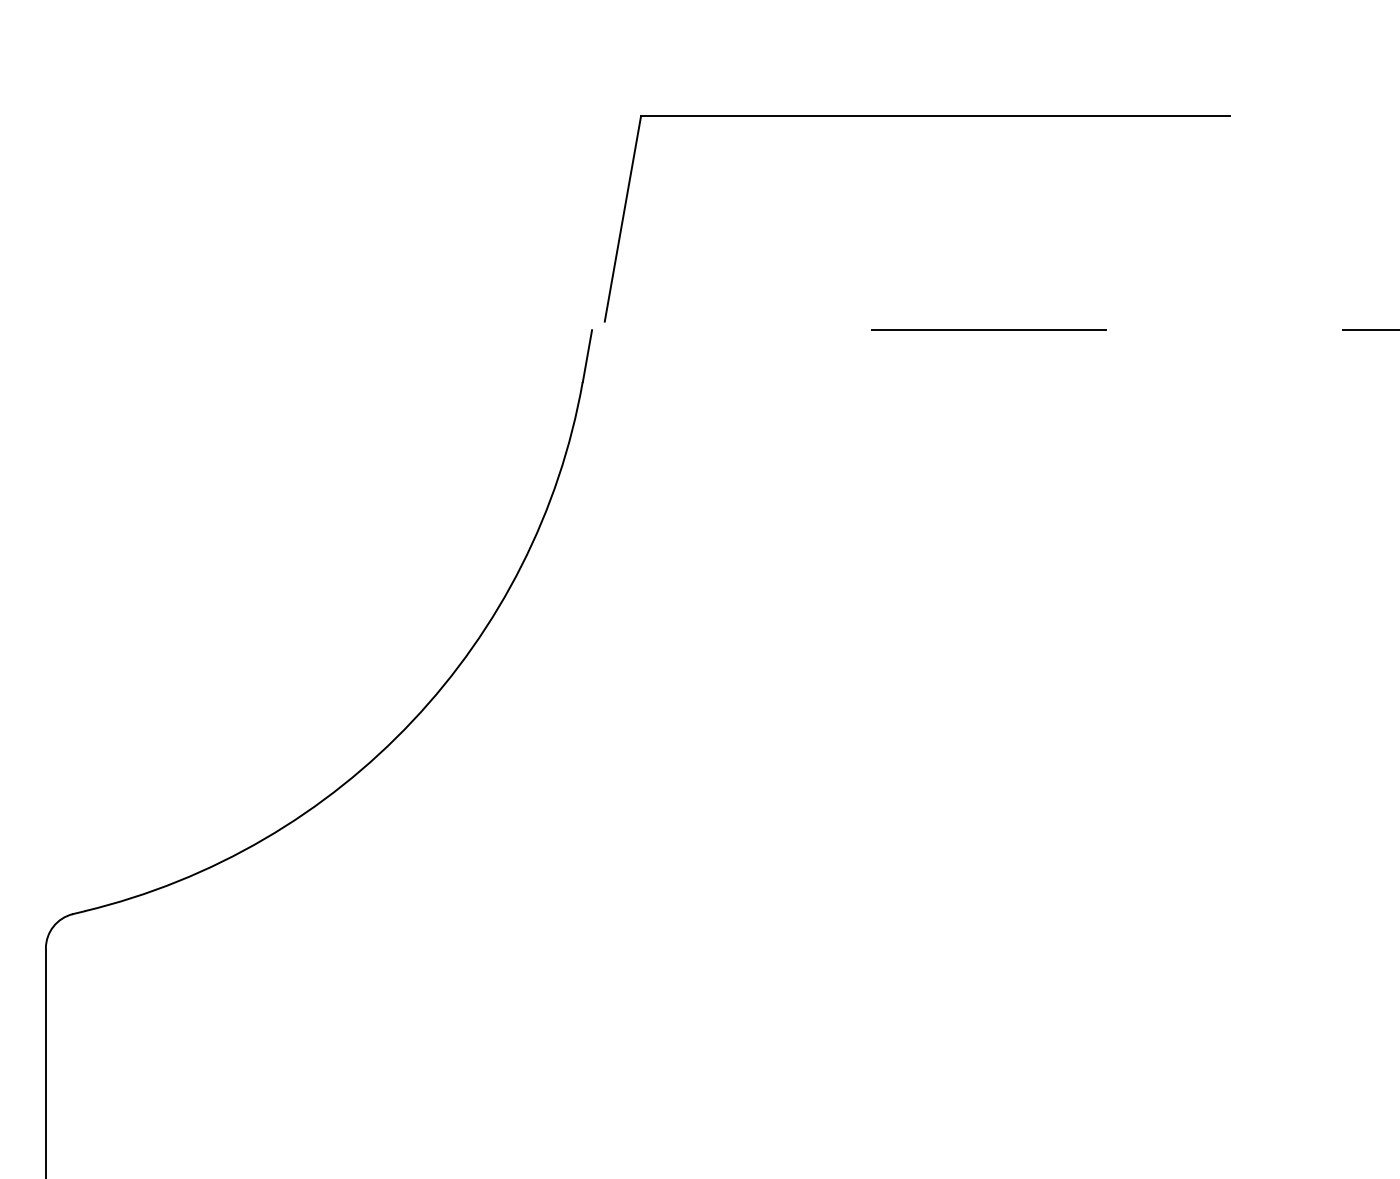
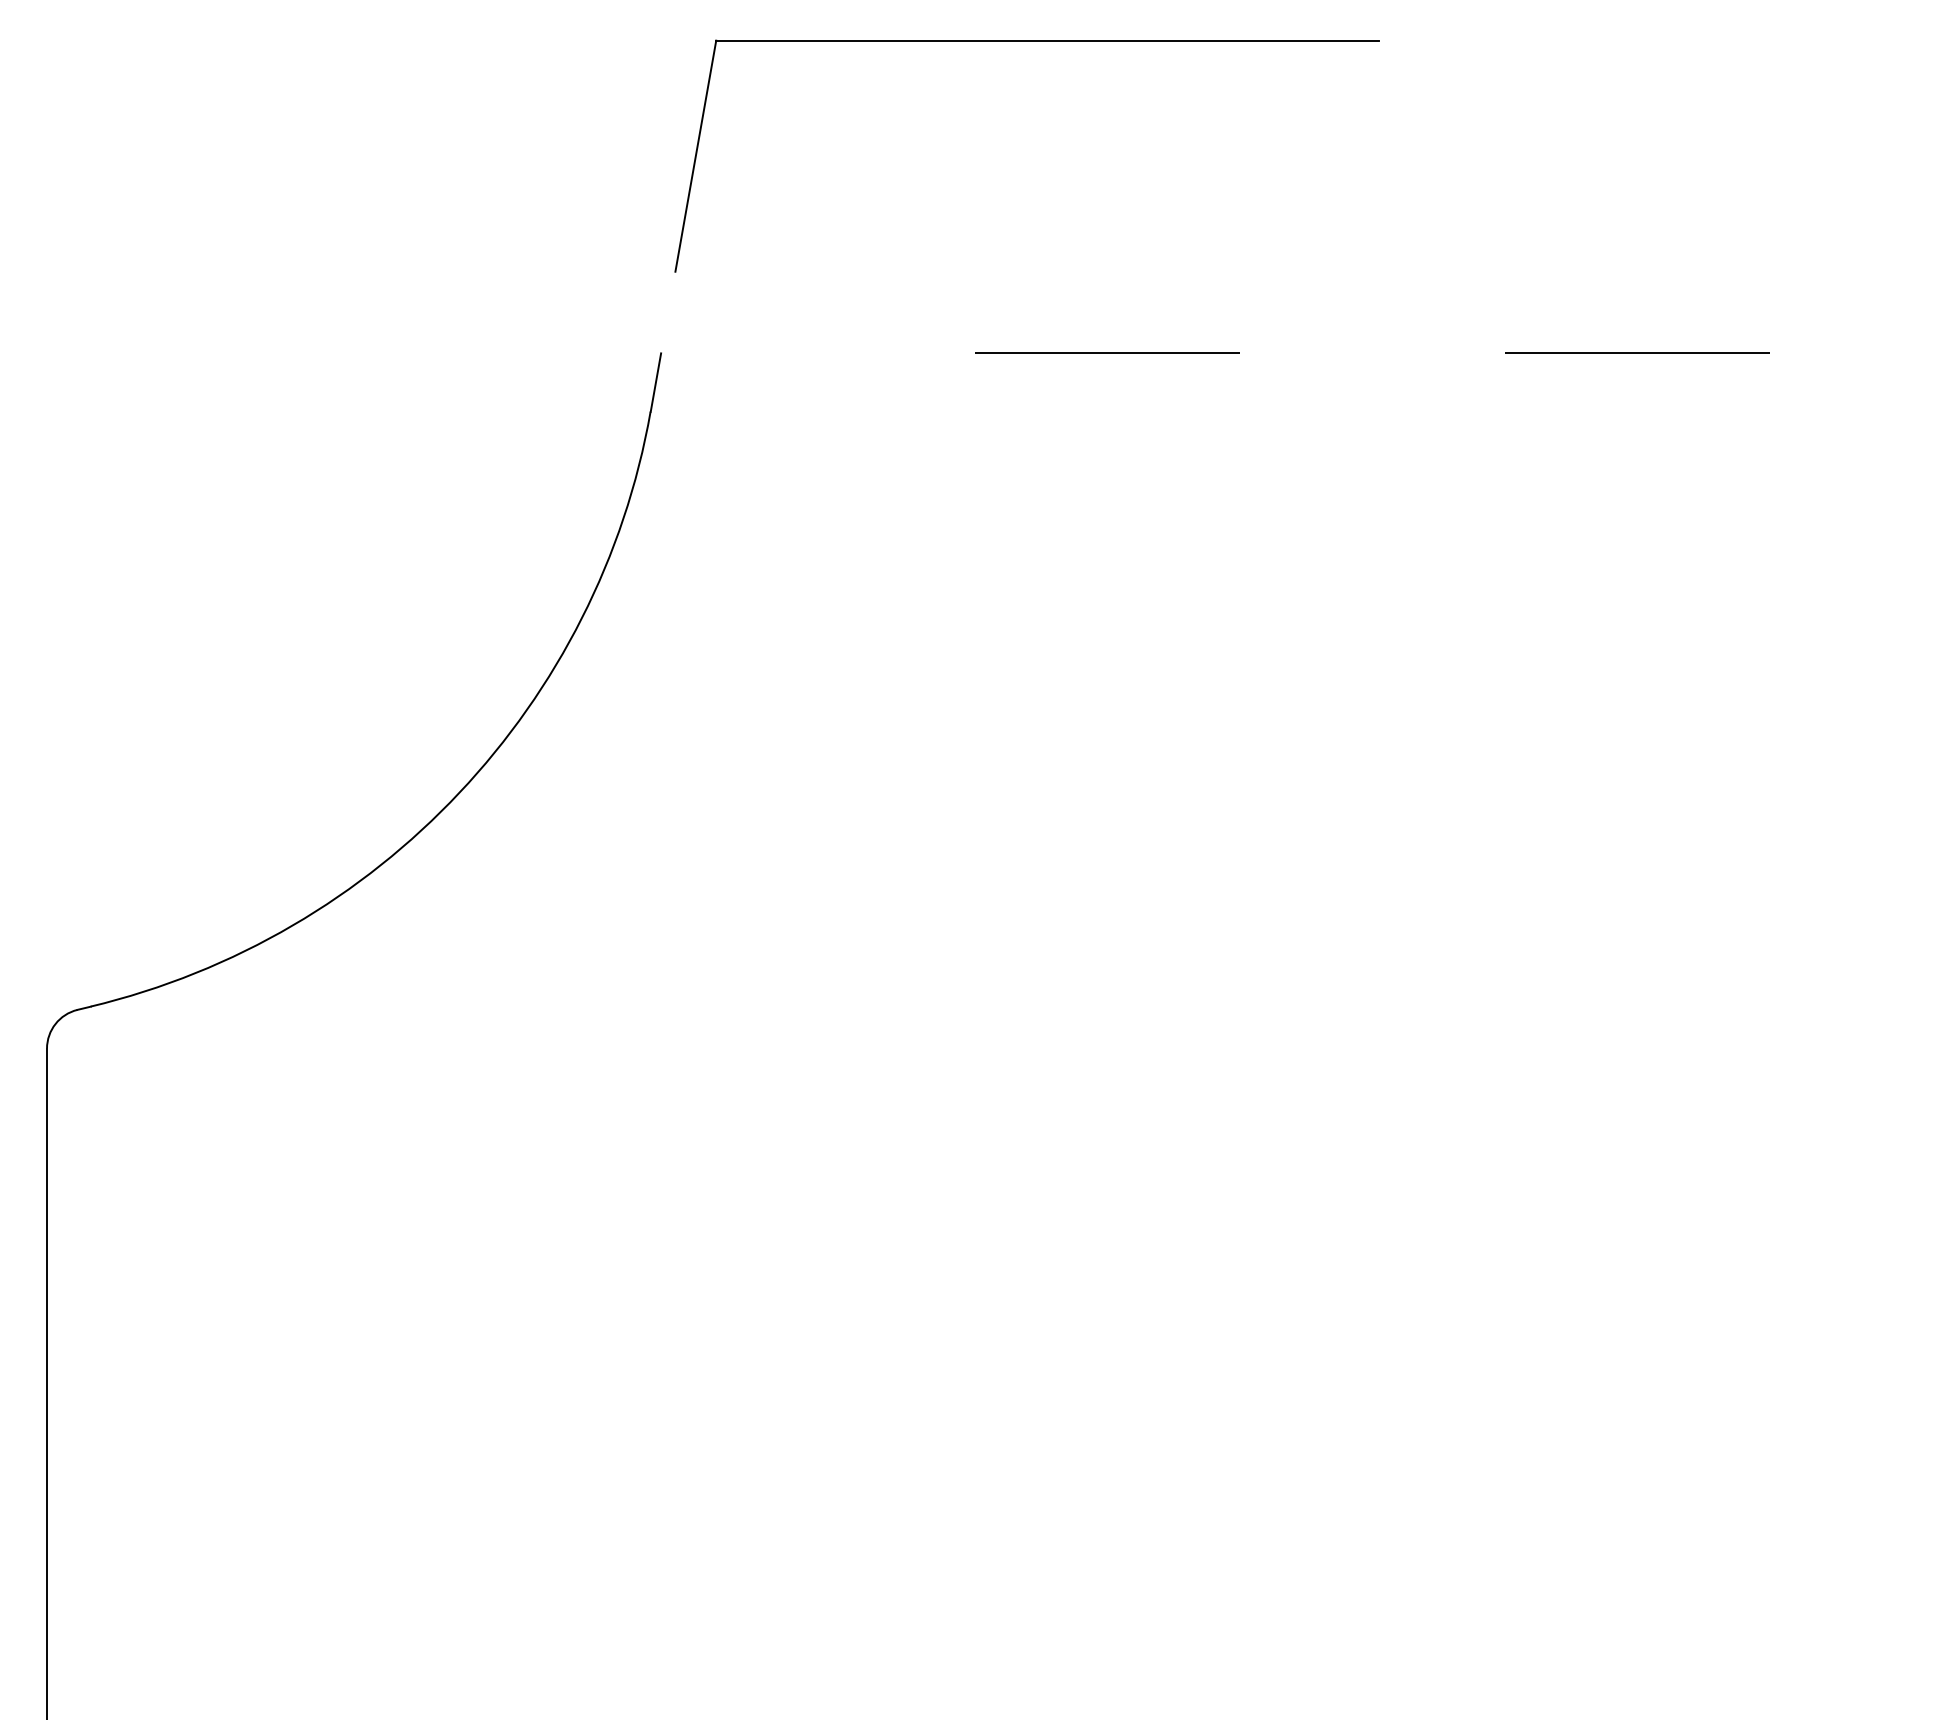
part: (917, 116) -> (1026, 41), moved

